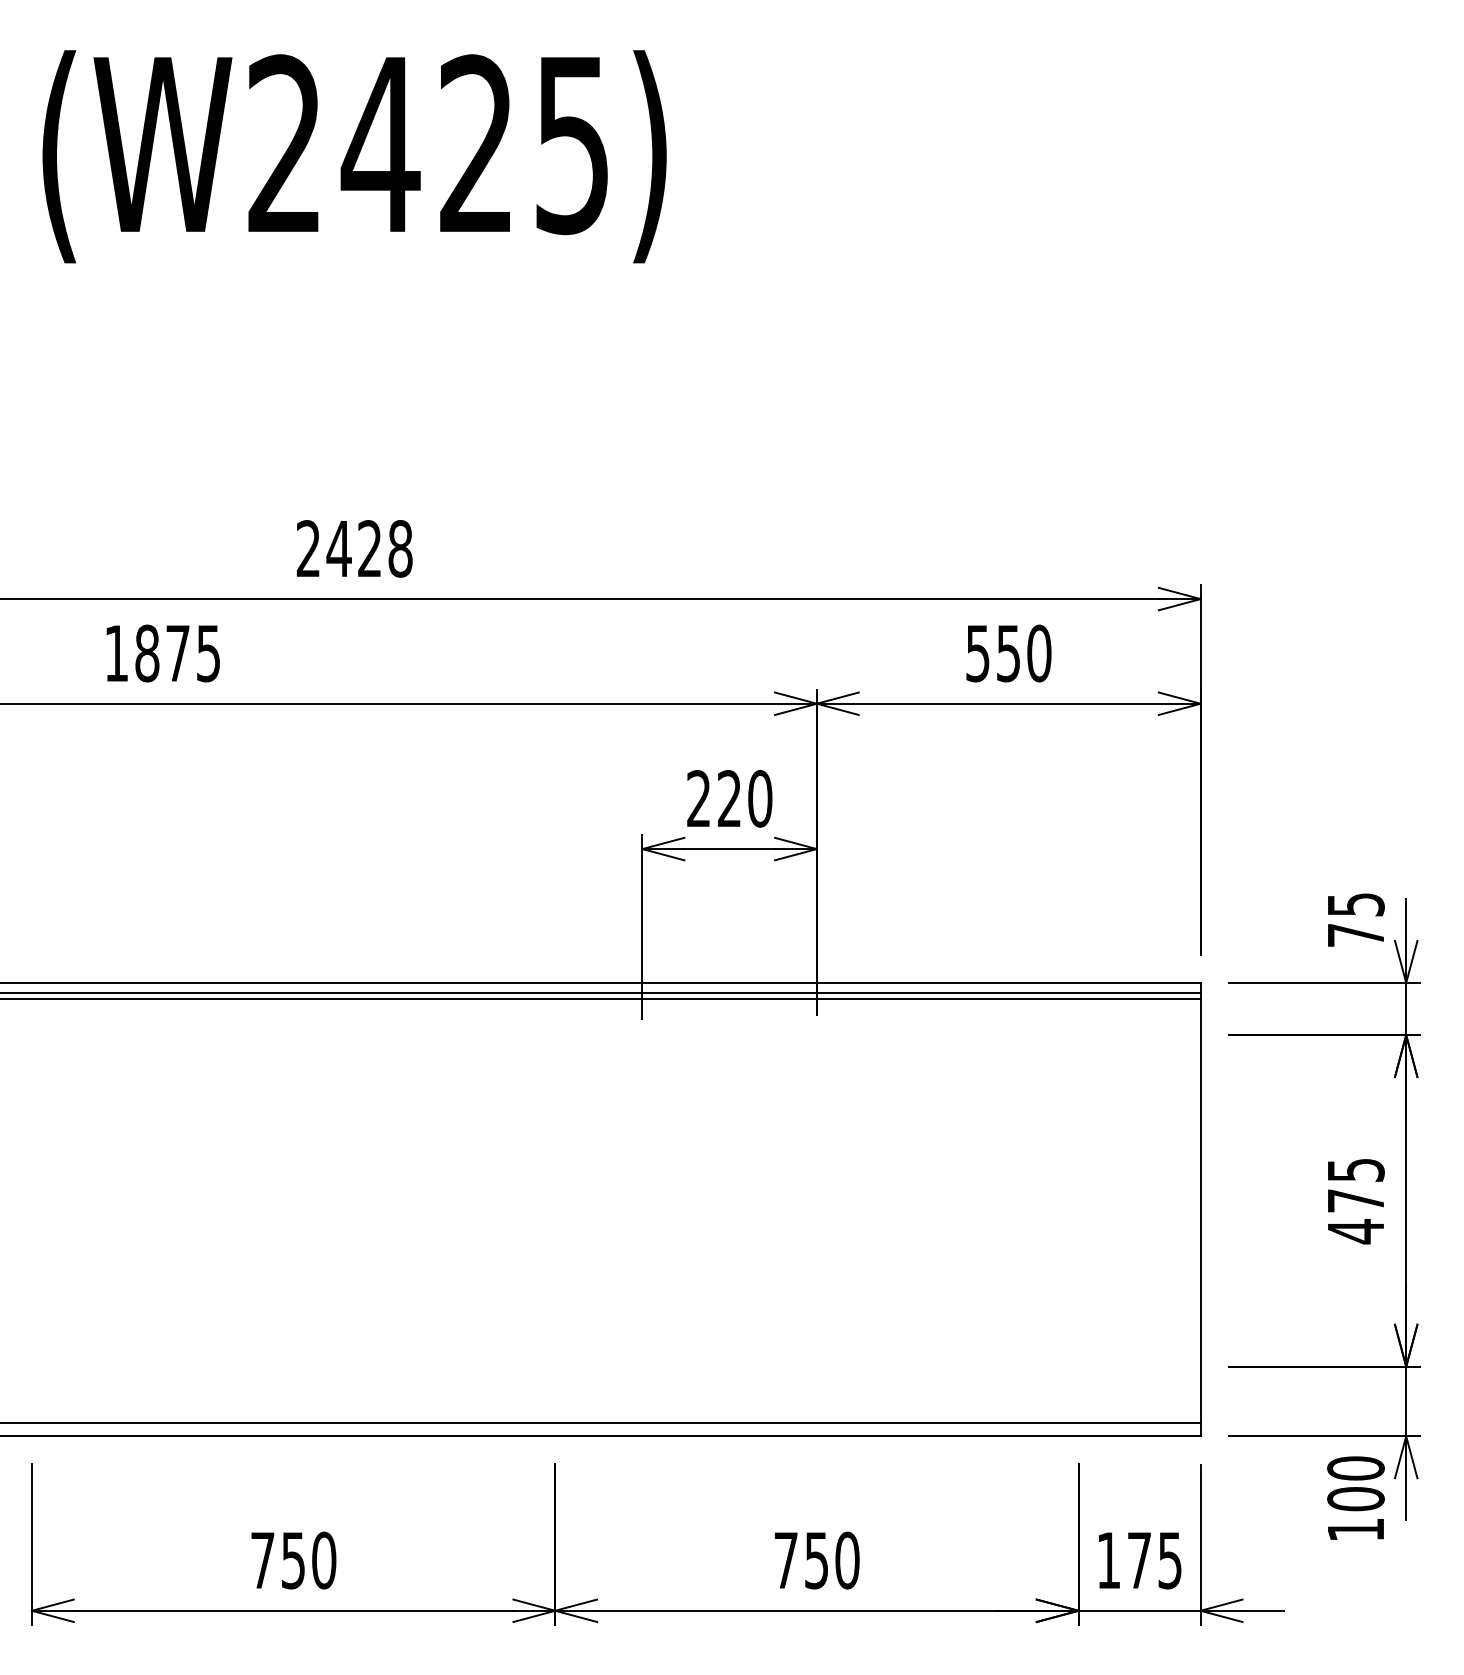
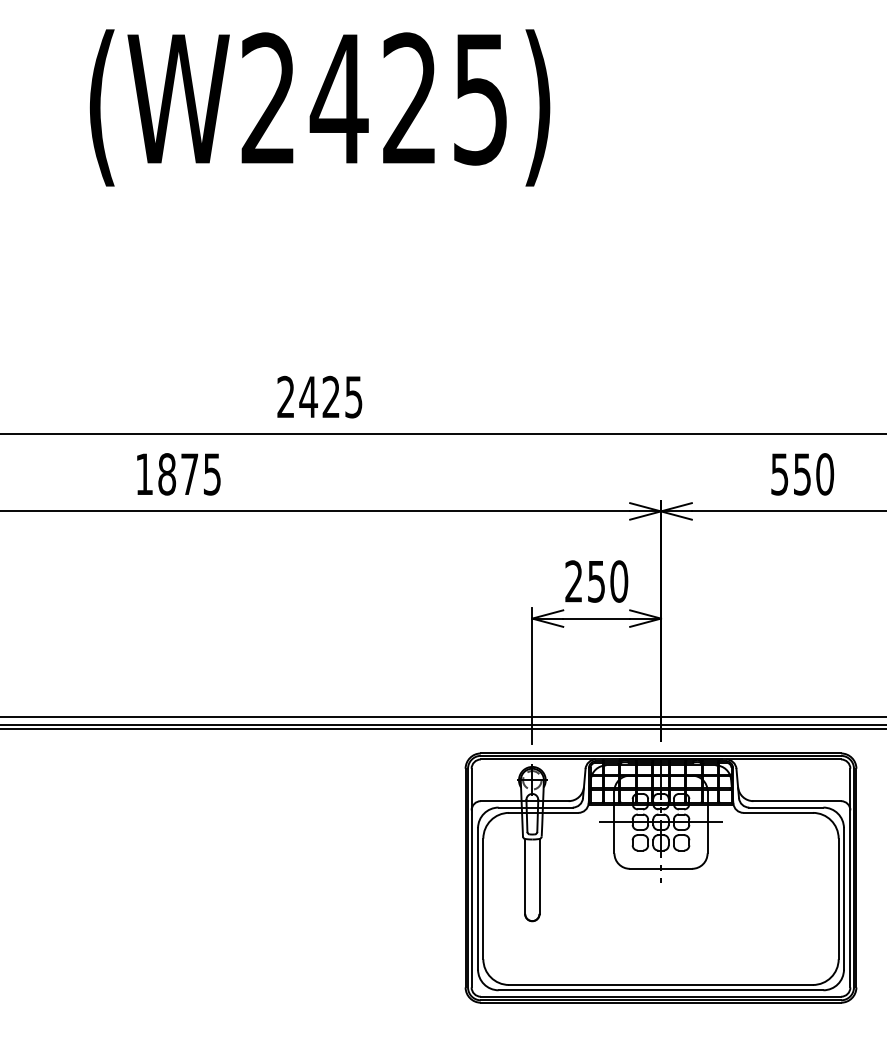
text: (400, 548) -> (353, 396), 2428 -> 2425
text: (729, 798) -> (596, 581), 220 -> 250
part: (816, 1200) -> (660, 877), added

